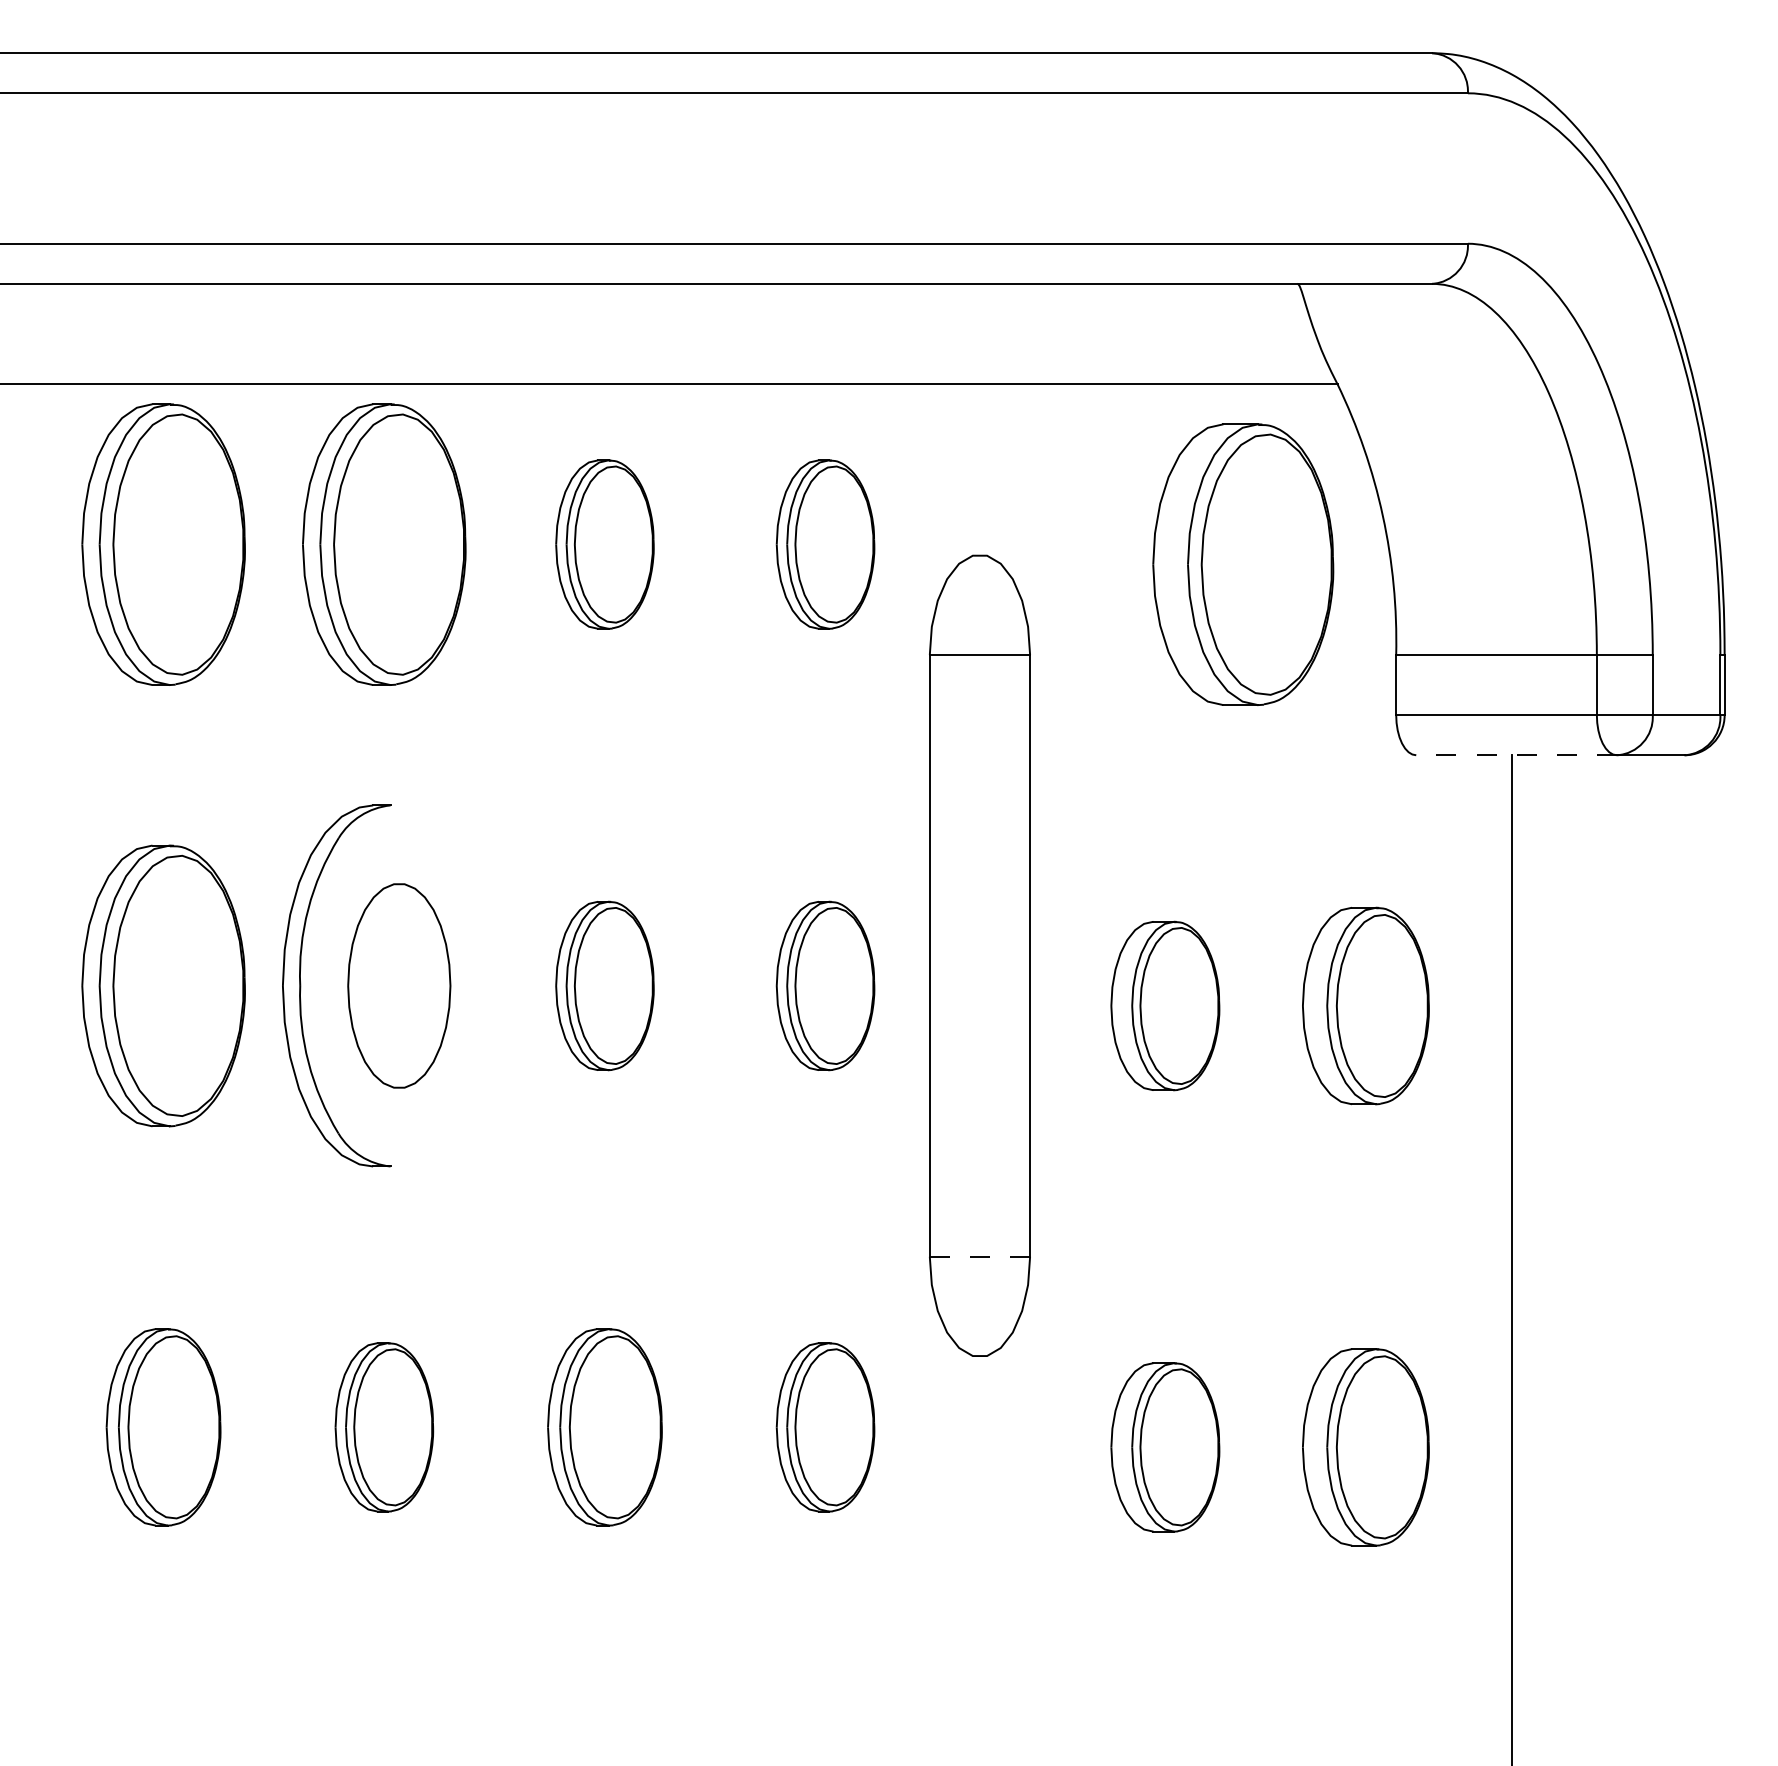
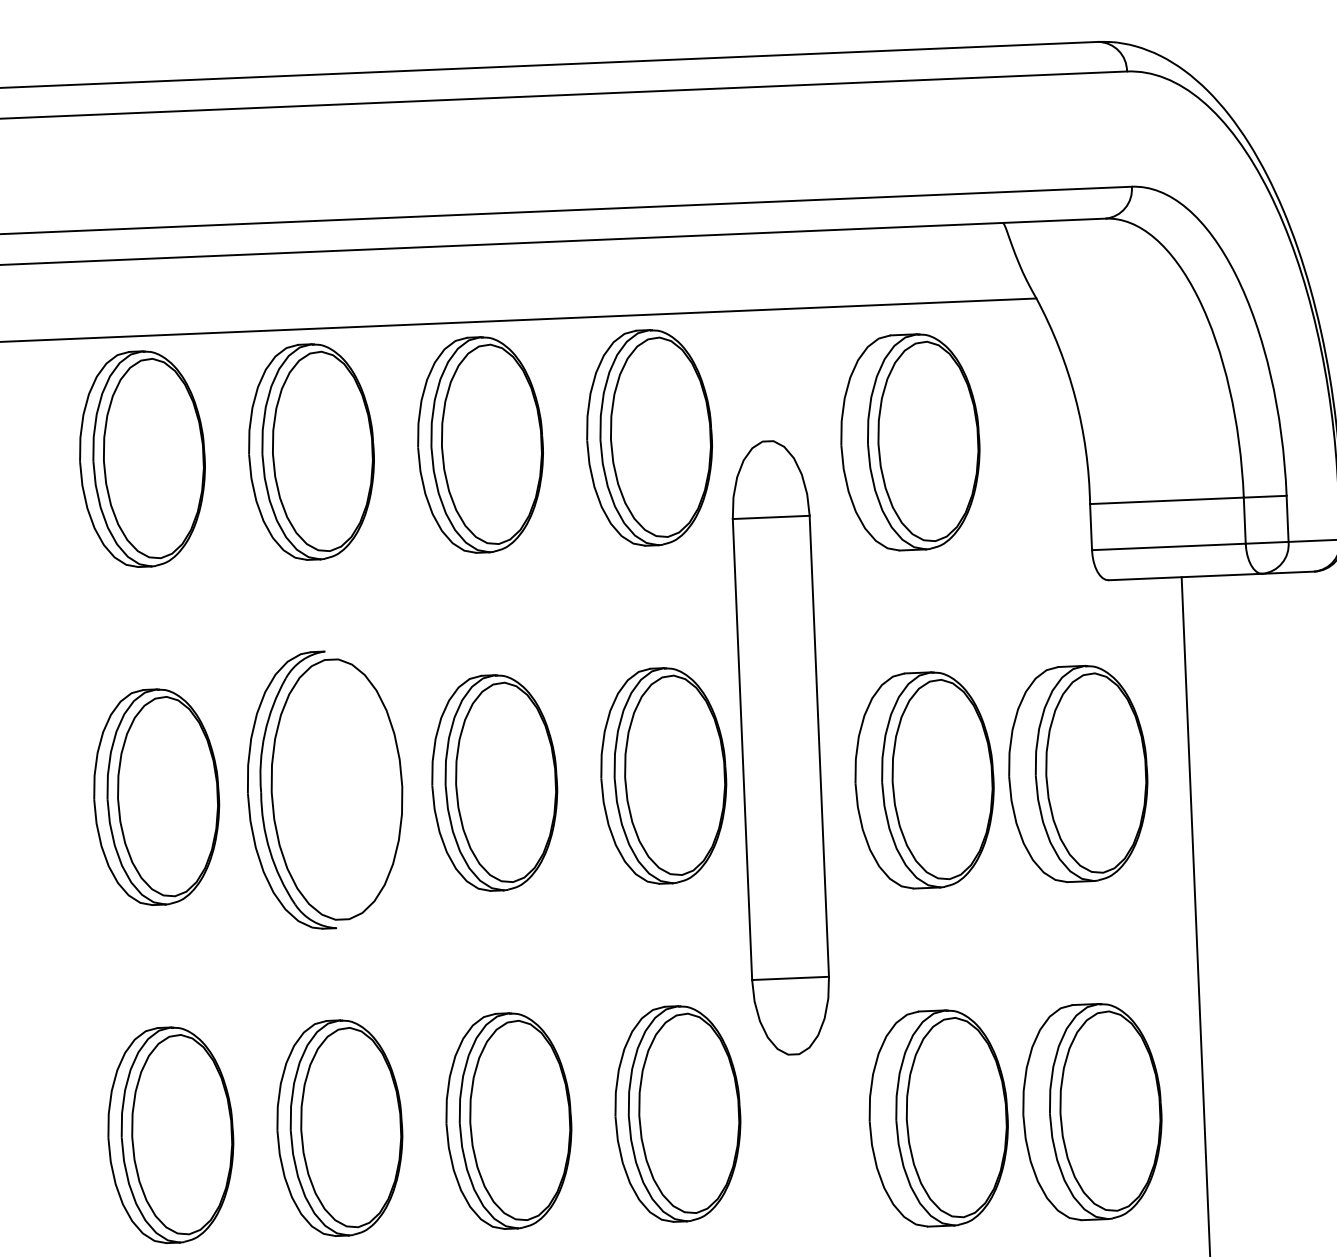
part: (604, 544) -> (480, 444), size x1.67
part: (825, 544) -> (649, 437), size x1.67
part: (1243, 564) -> (910, 442), moved
line: (1516, 755) -> (1185, 577), dashed -> solid
part: (399, 985) -> (337, 789), size x1.67
part: (604, 985) -> (494, 782), size x1.67
part: (825, 985) -> (663, 775), size x1.67
part: (1165, 1005) -> (924, 779), size x1.67
part: (1365, 1005) -> (1077, 773), size x1.43
line: (980, 1256) -> (790, 978), dashed -> solid
part: (163, 1427) -> (170, 1135), size x1.43
part: (384, 1427) -> (339, 1128), size x1.67
part: (604, 1427) -> (508, 1121), size x1.43
part: (825, 1427) -> (677, 1114), size x1.67
part: (1165, 1447) -> (938, 1118), size x1.67
part: (1365, 1447) -> (1092, 1112), size x1.43

